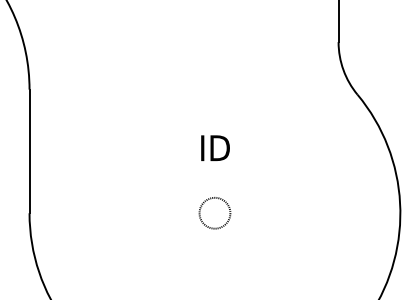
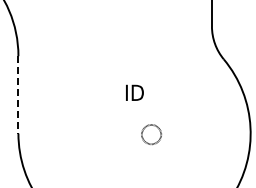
line: (29, 150) -> (18, 94), solid -> dashed
circle: (214, 213) -> (151, 134), moved

